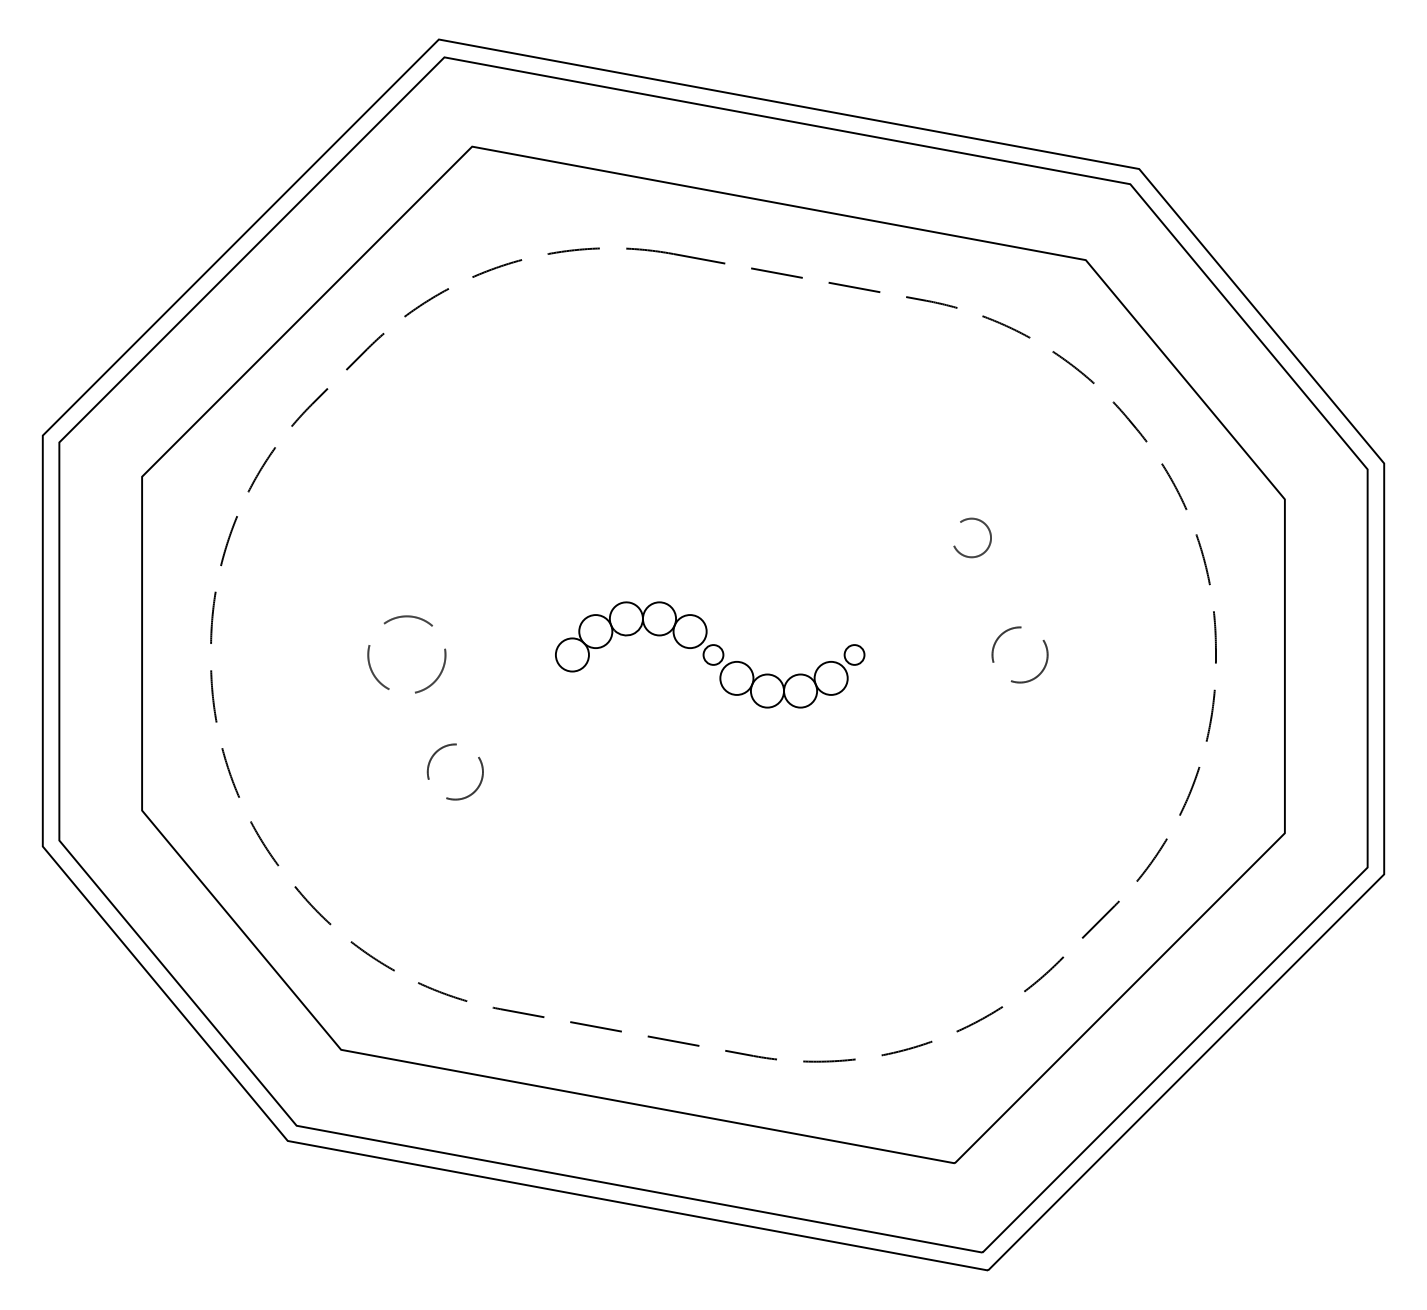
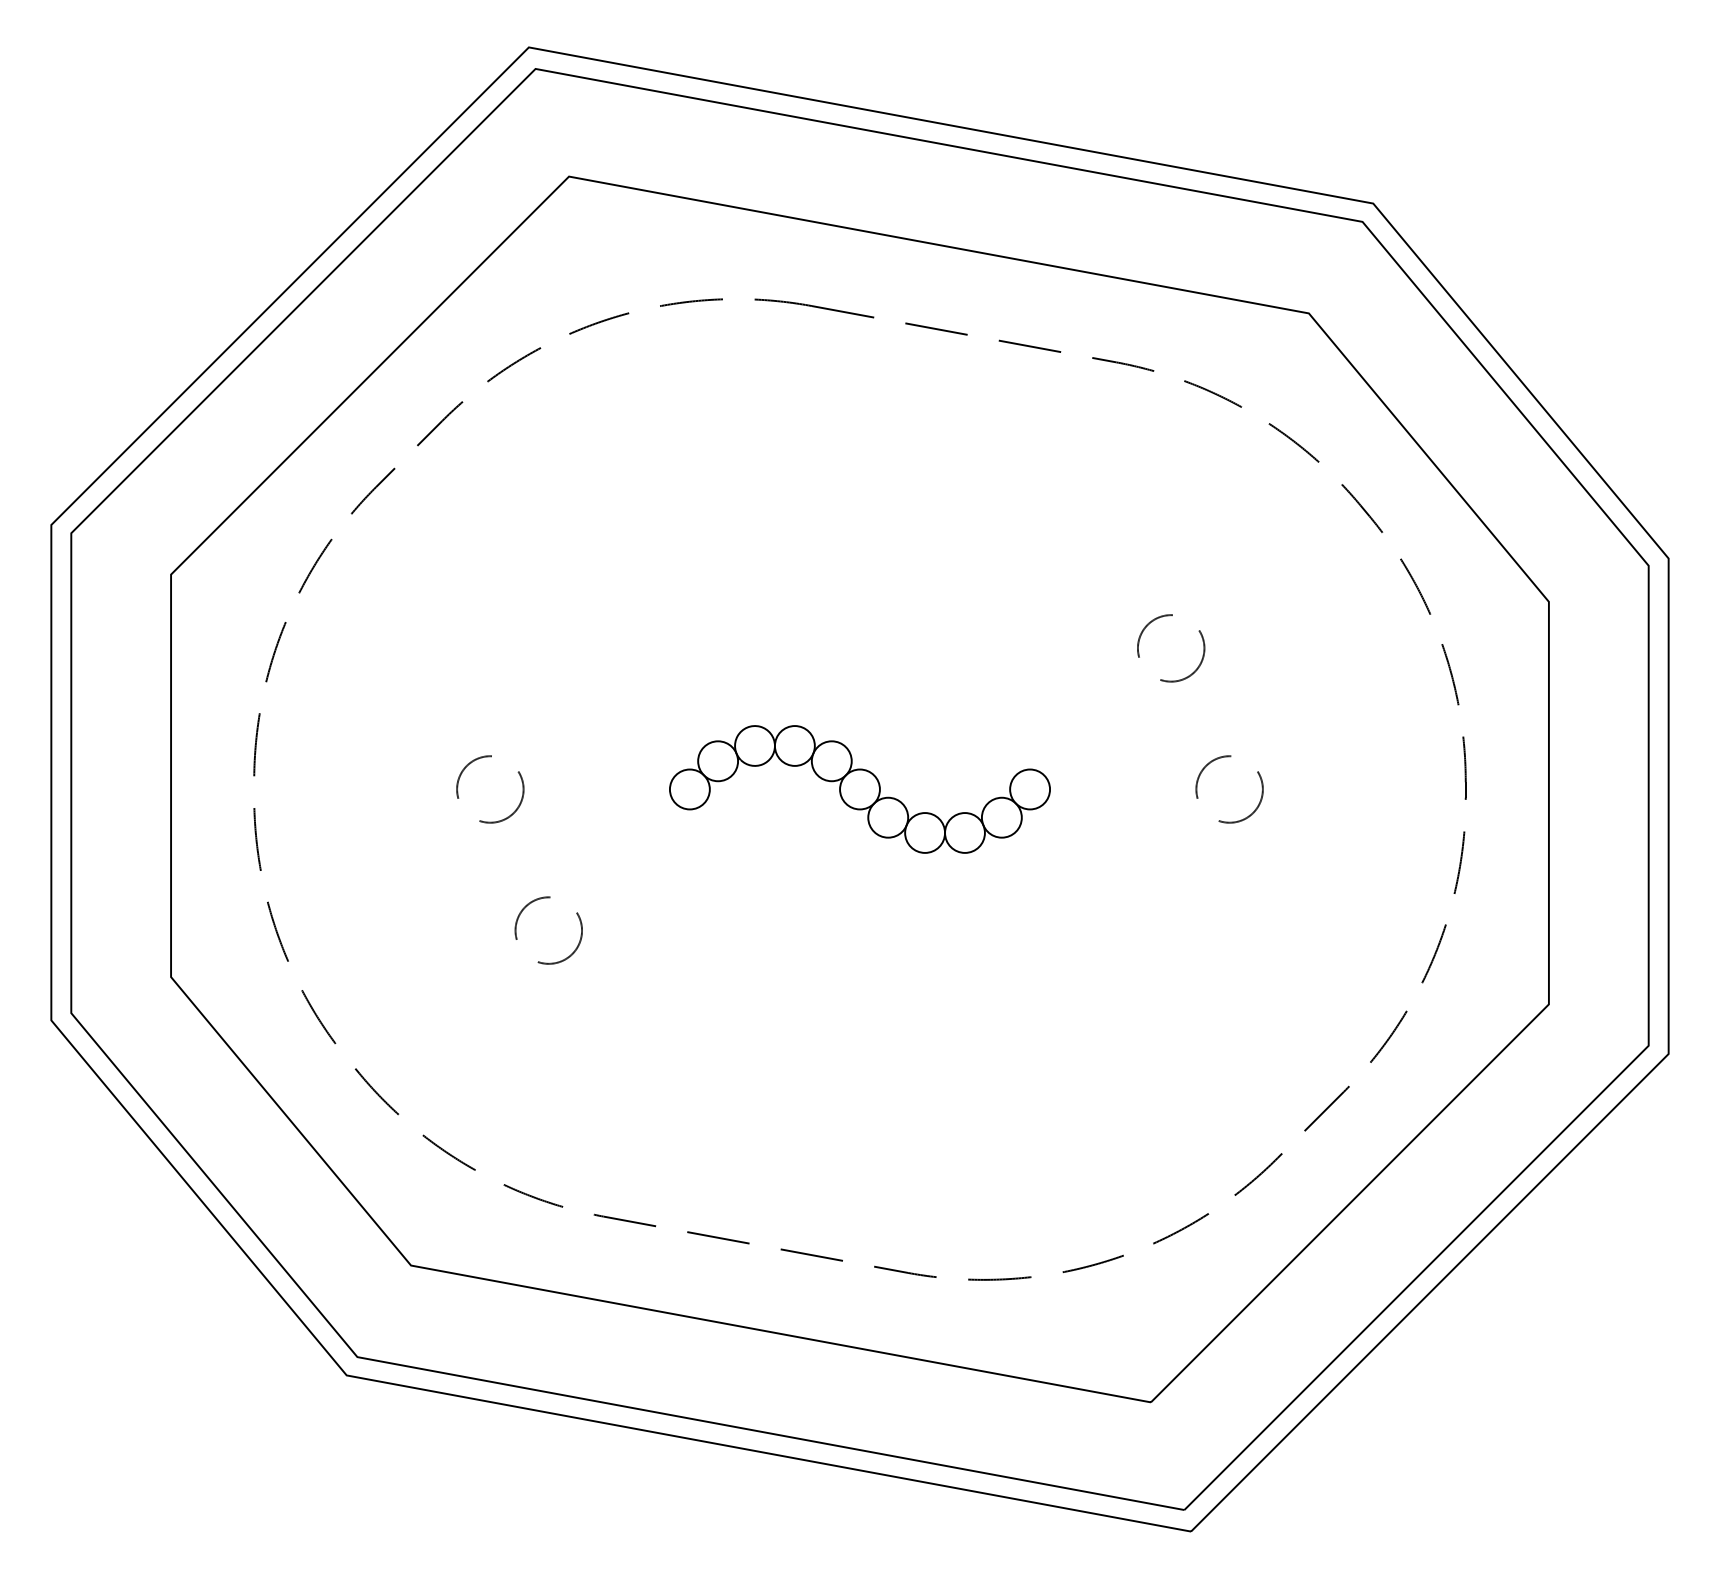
circle: (971, 537) -> (1171, 647), size x1.43
circle: (406, 654) -> (489, 788), size x0.71
circle: (713, 654) -> (860, 788), size x1.67
circle: (854, 654) -> (1030, 788), size x1.67

